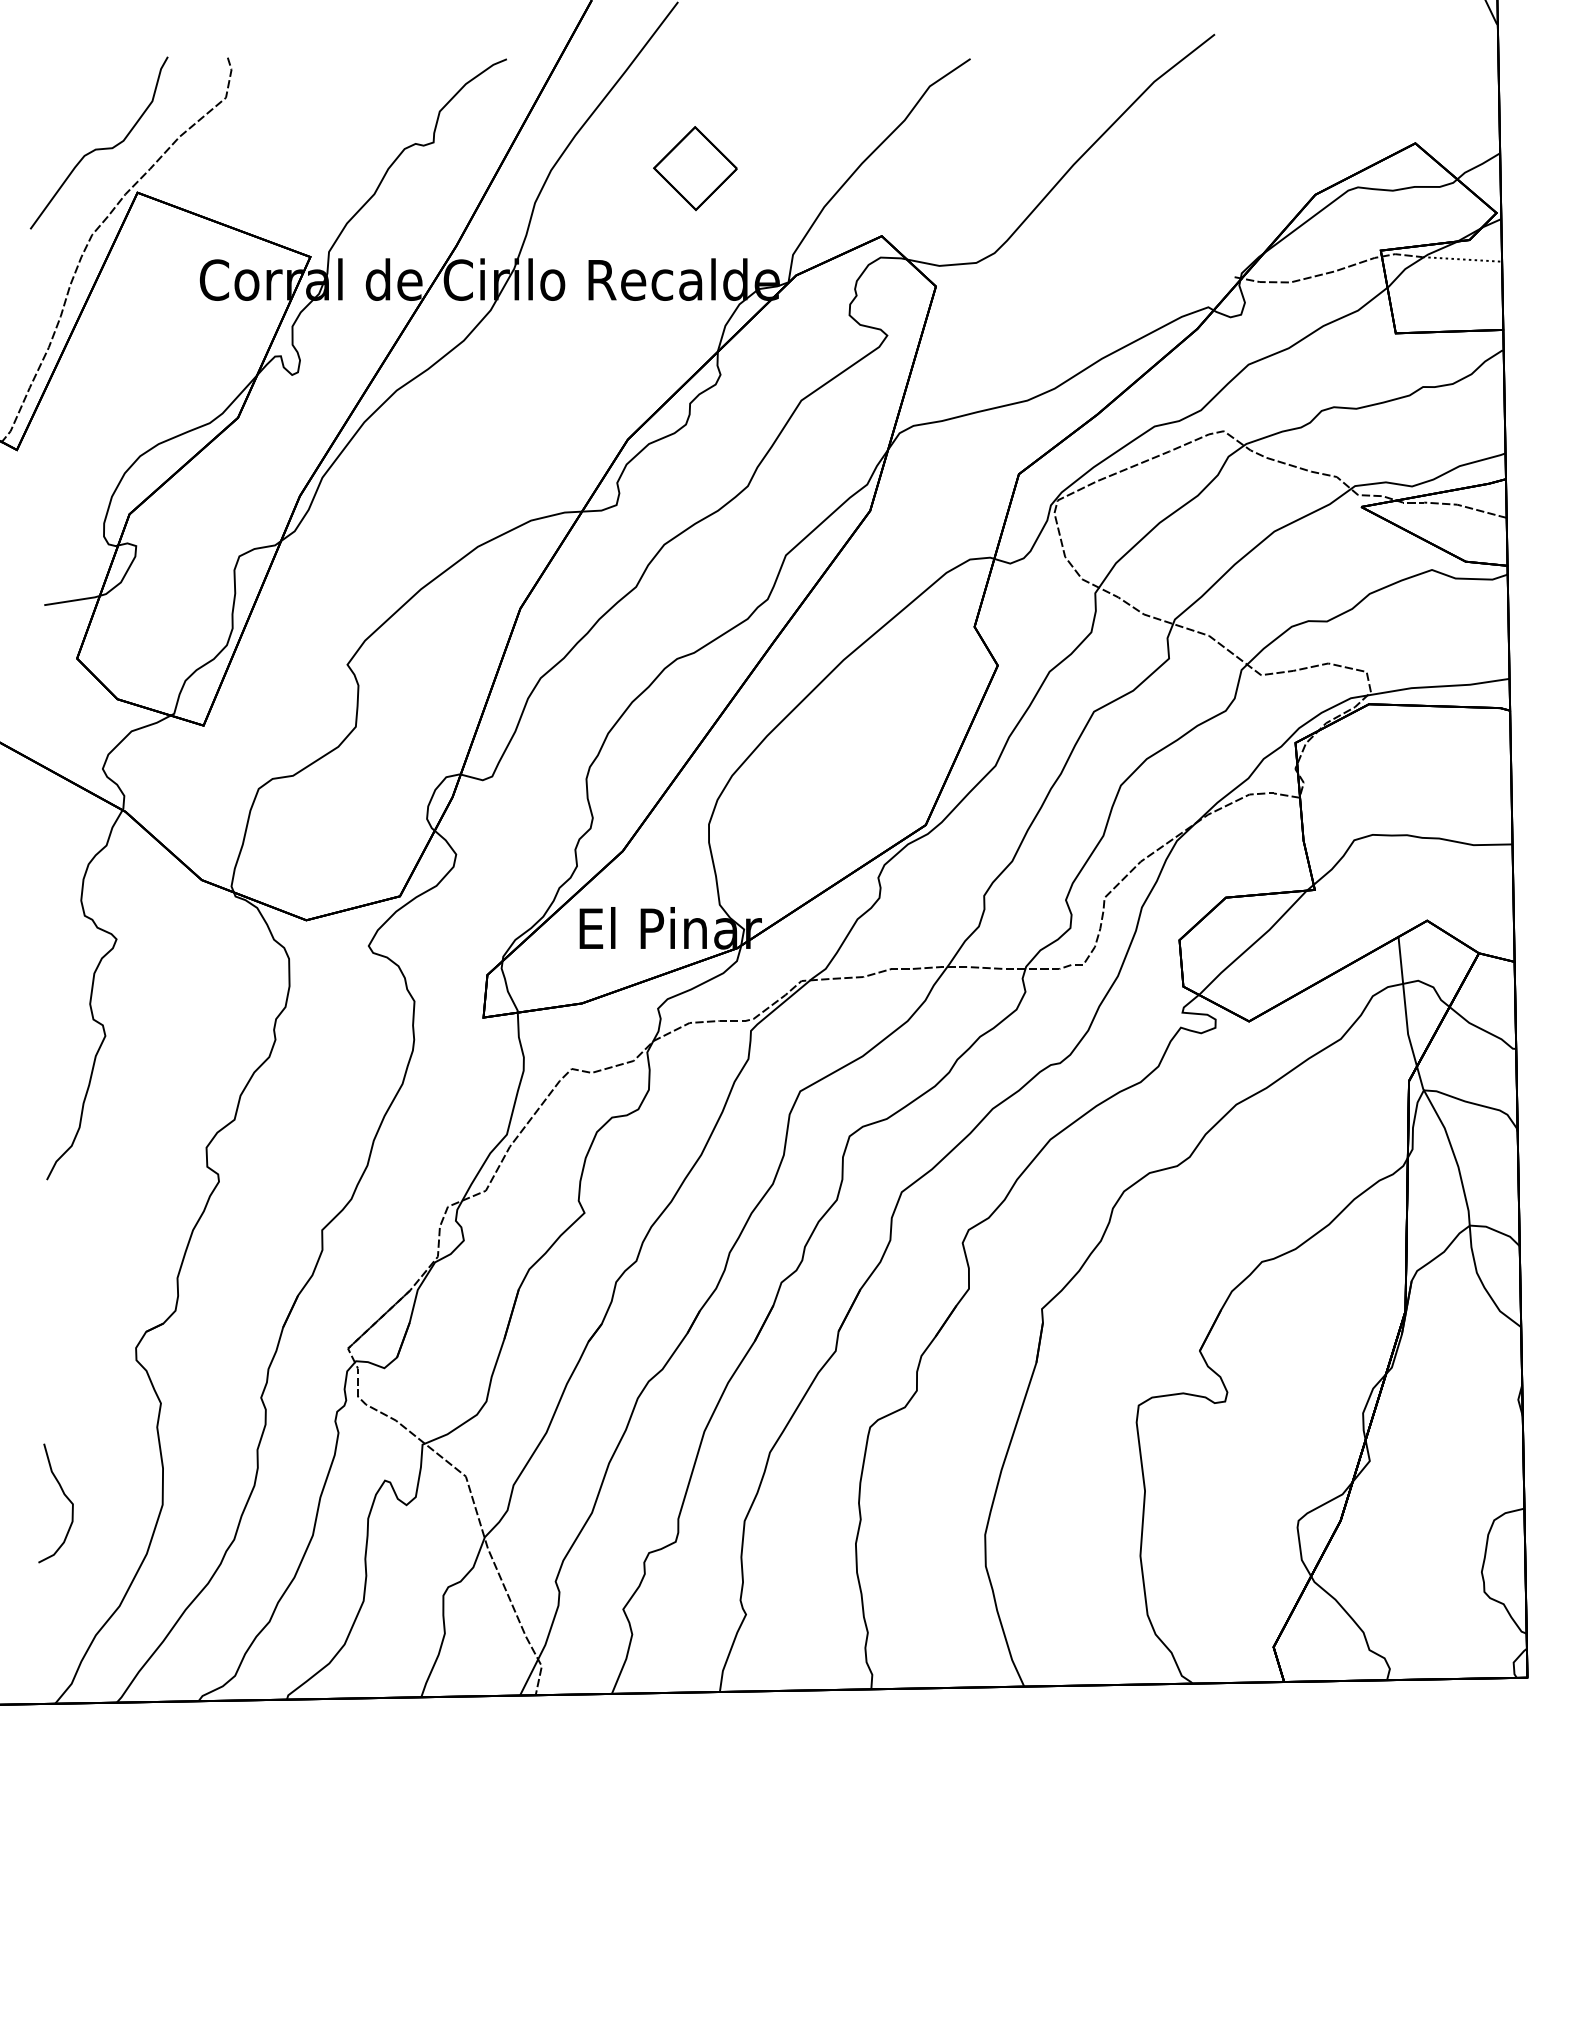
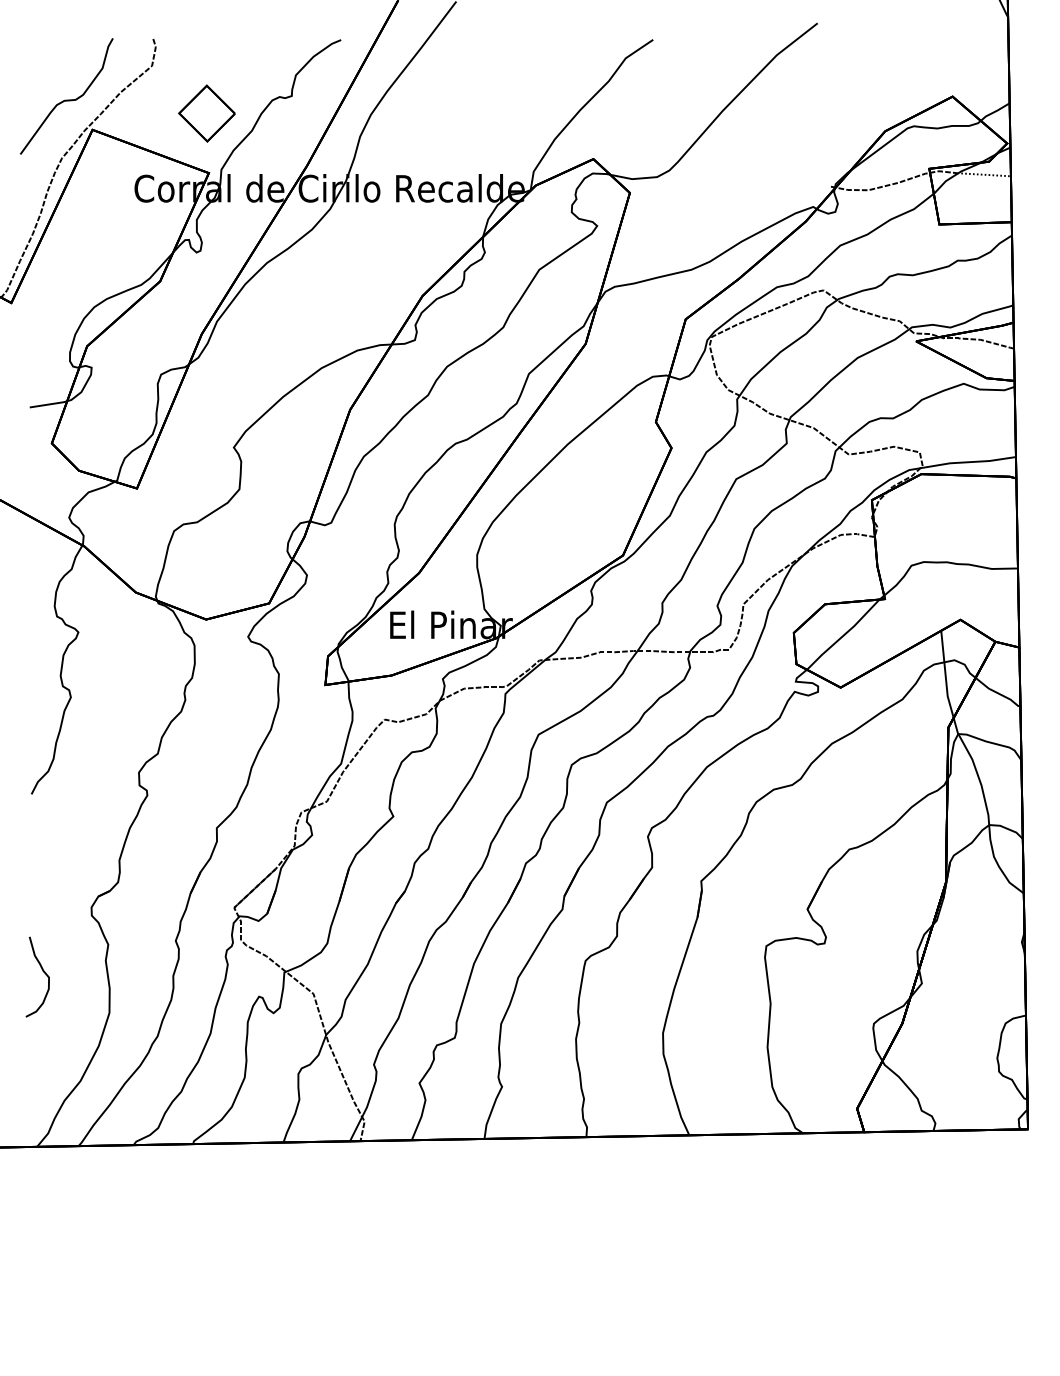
part: (694, 168) -> (206, 113), moved
curve: (63, 1495) -> (42, 971), moved

